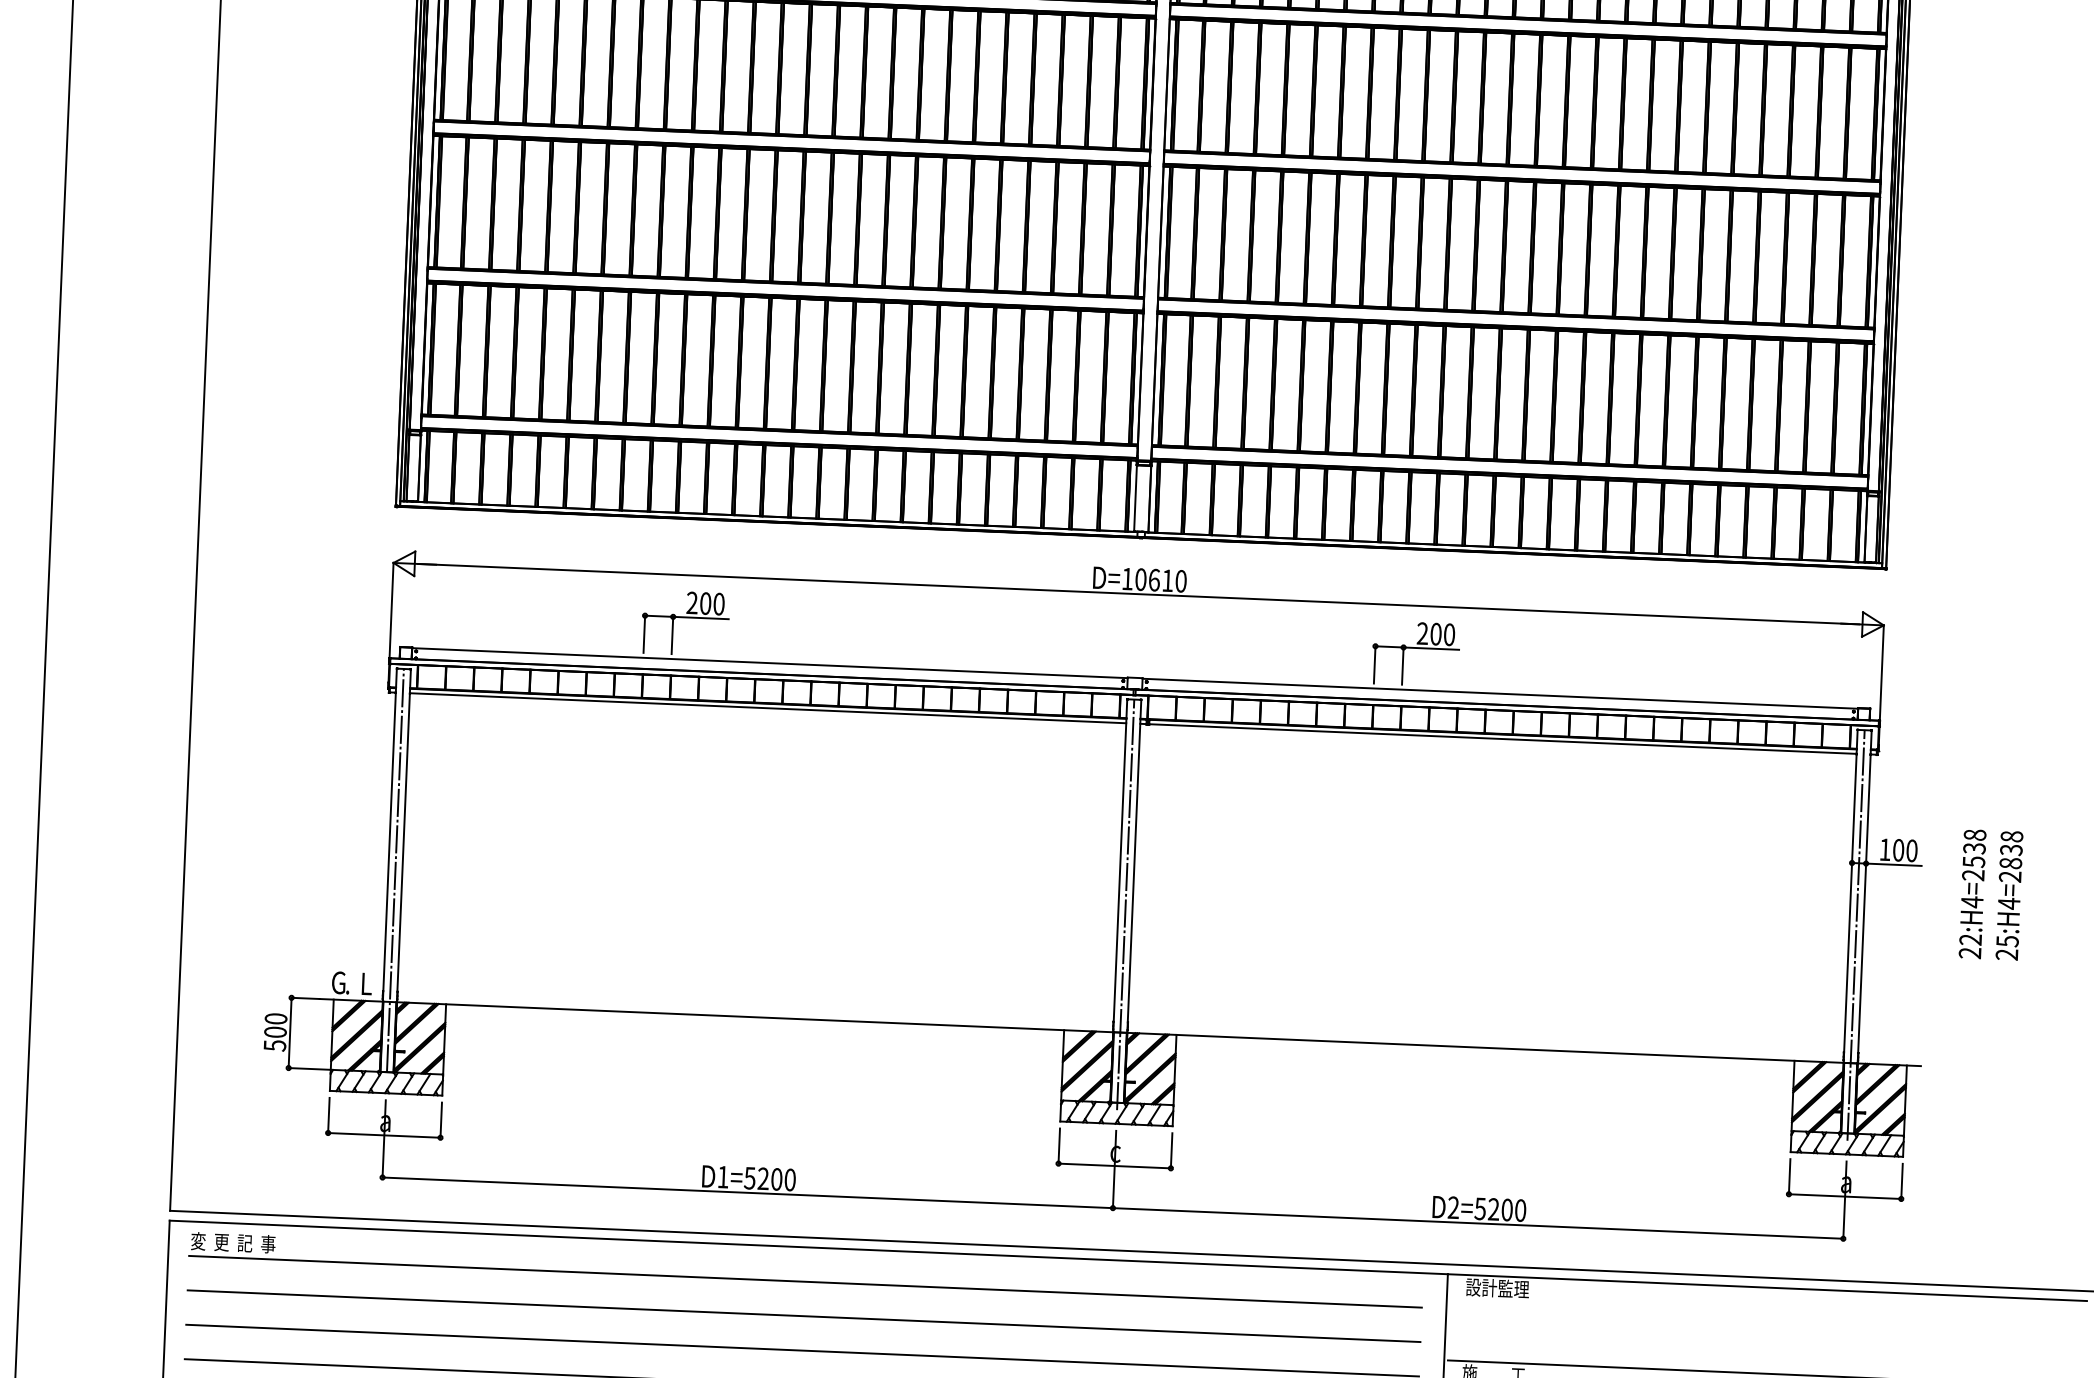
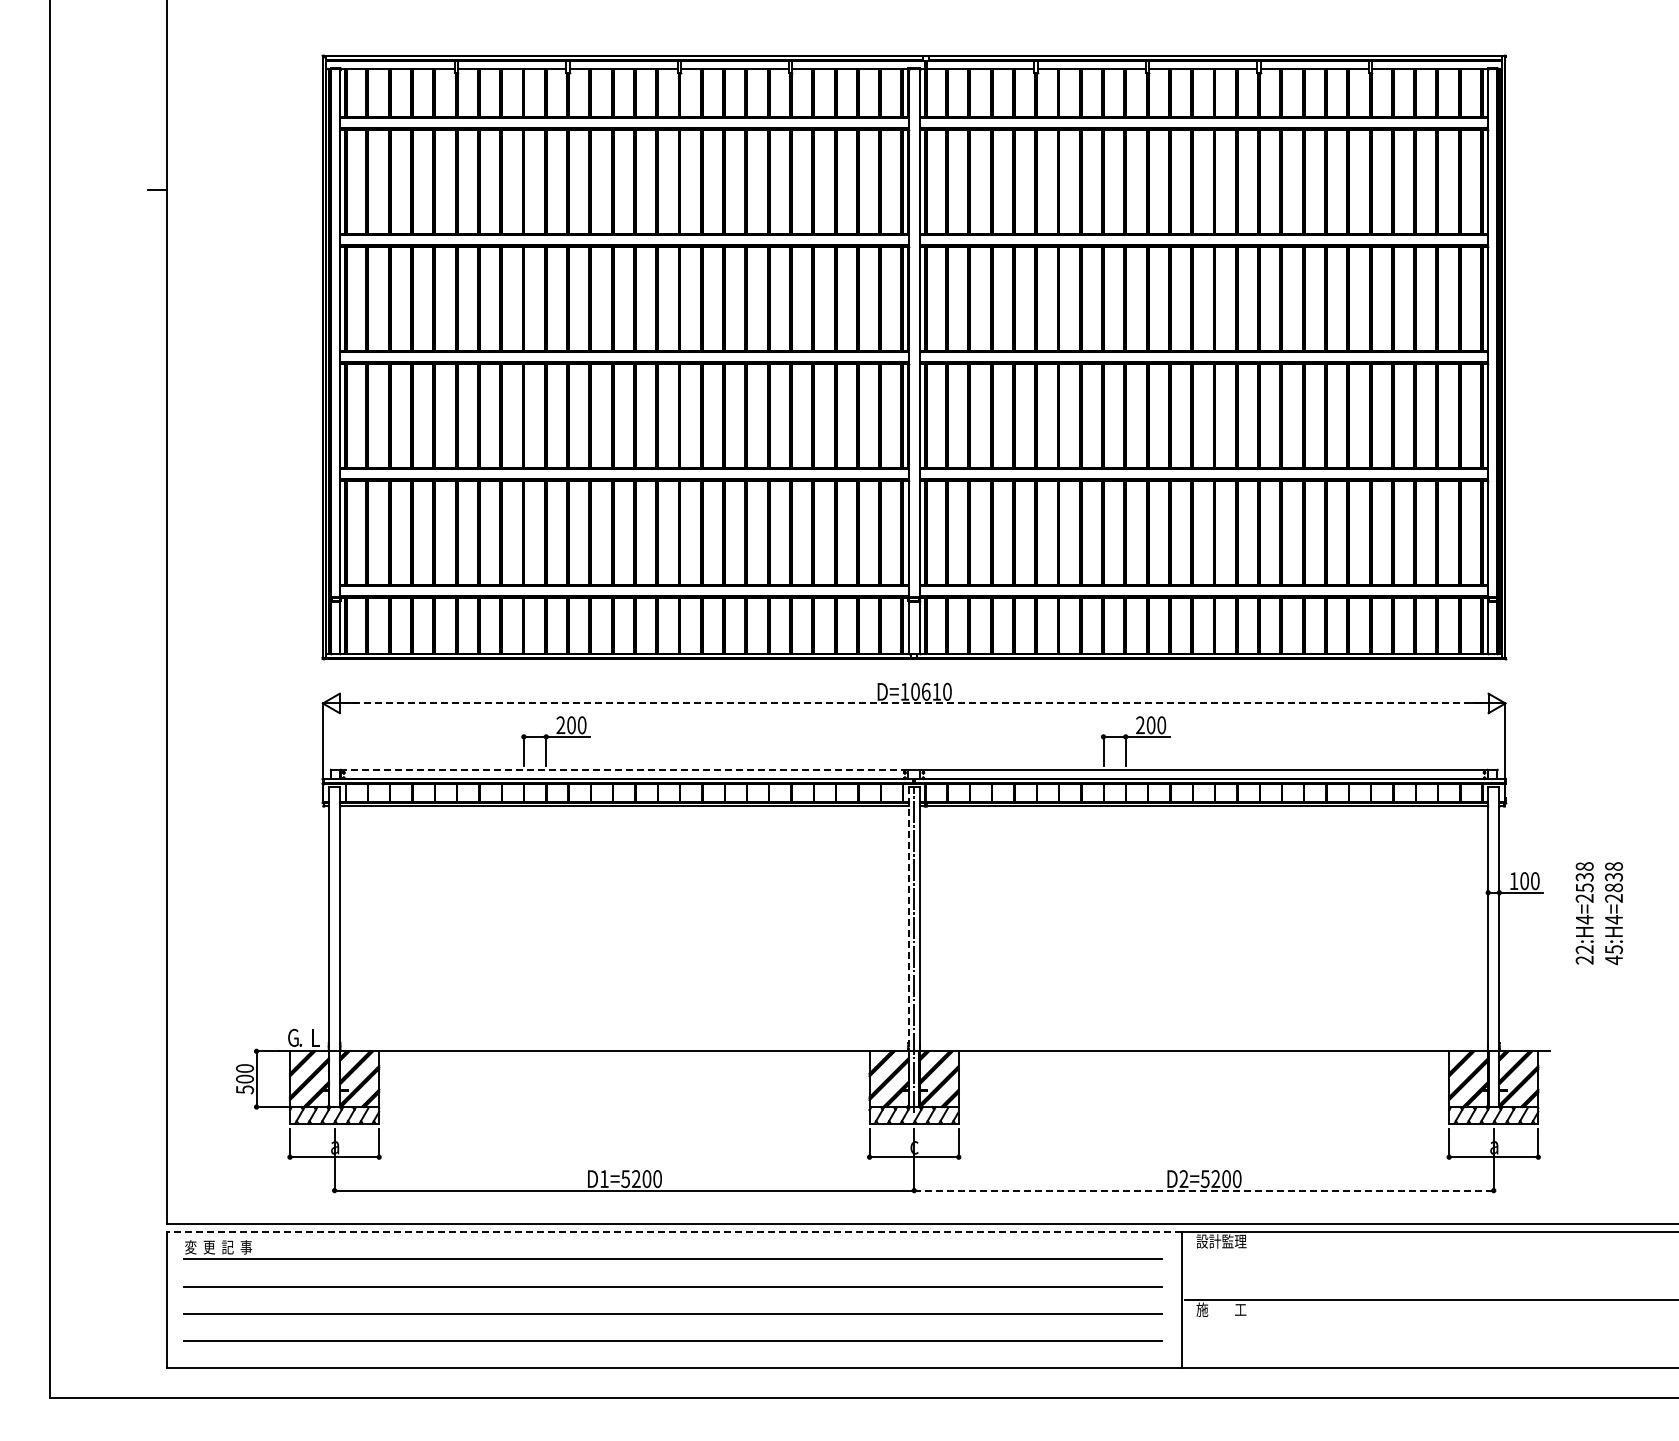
line: (1139, 594) -> (914, 703), solid -> dashed
line: (770, 663) -> (624, 770), solid -> dashed
line: (1120, 864) -> (908, 918), solid -> dashed
line: (395, 869) -> (334, 946), removed
line: (1855, 934) -> (1493, 949), removed
text: (2006, 955) -> (1613, 960), 25:H4=2838 -> 45:H4=2838
line: (1477, 1223) -> (1203, 1190), solid -> dashed
line: (808, 1246) -> (674, 1231), solid -> dashed

